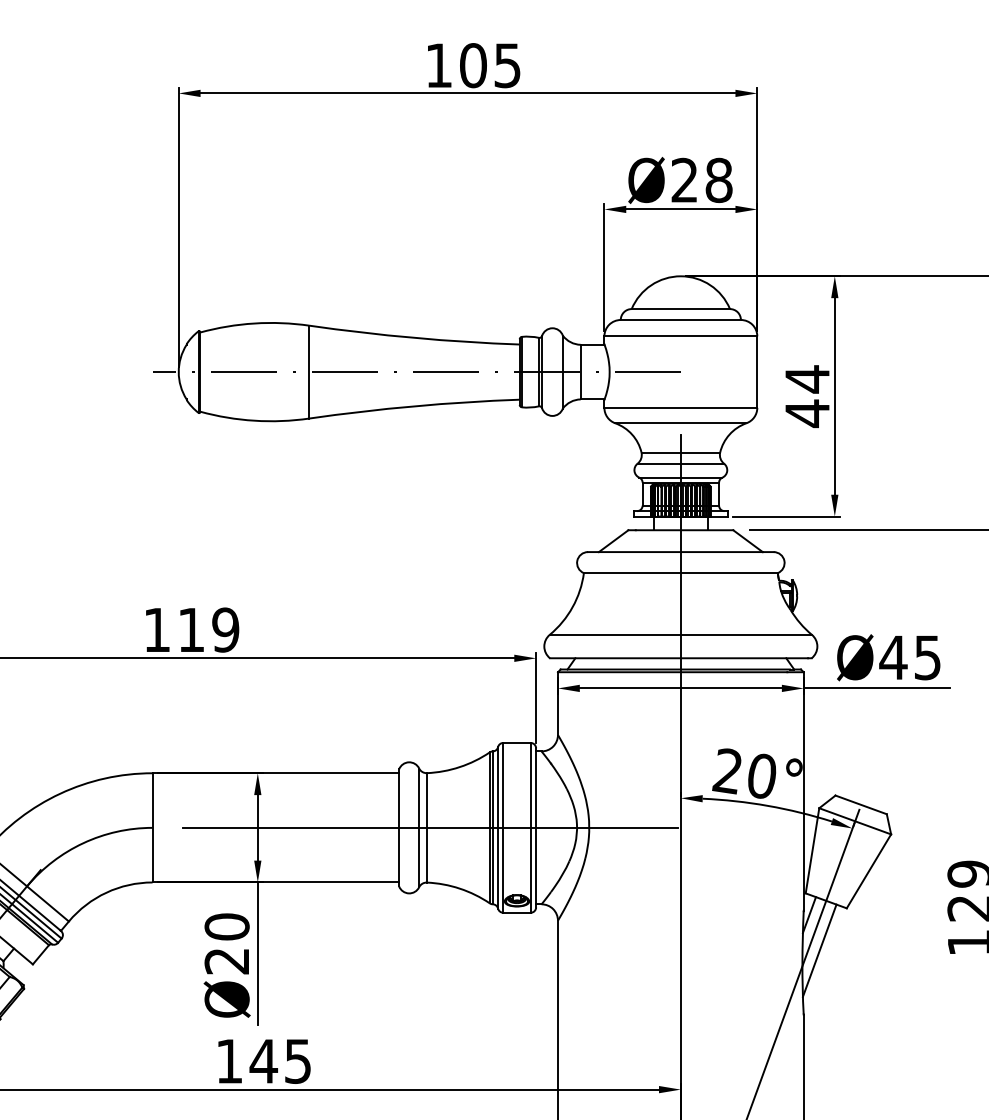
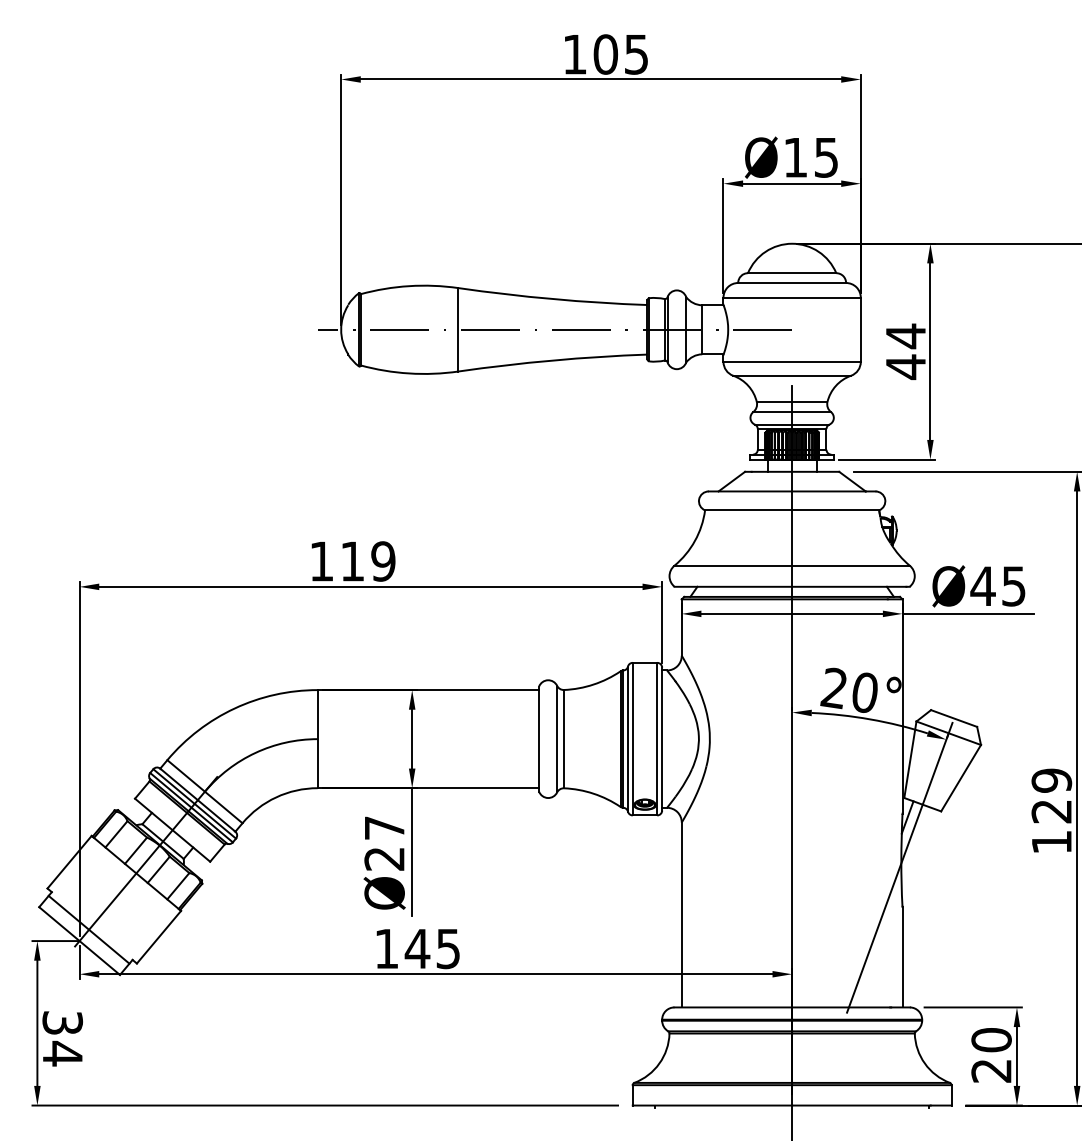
text: (702, 180) -> (811, 157), Ø28 -> Ø15
line: (430, 828) -> (567, 739), removed
text: (226, 927) -> (384, 828), Ø20 -> Ø27
line: (819, 950) -> (916, 849), removed

